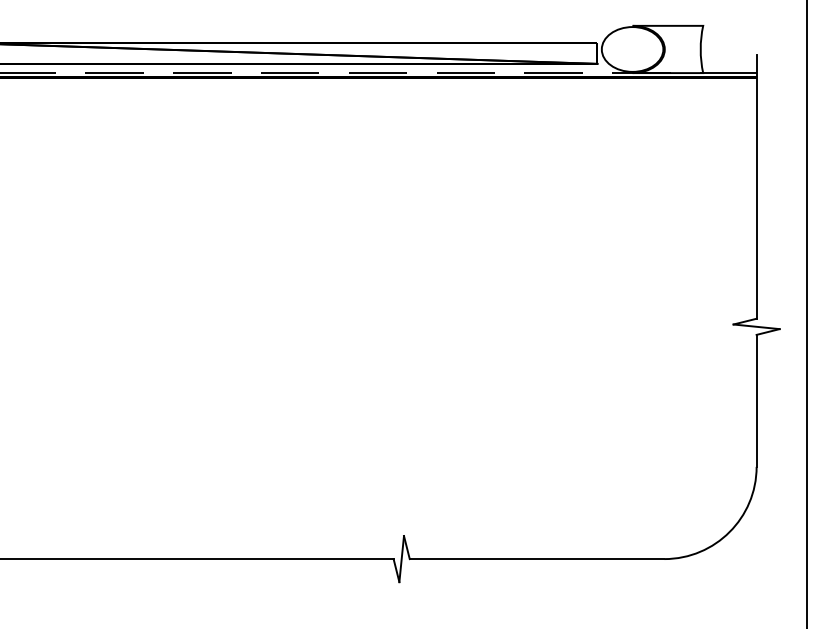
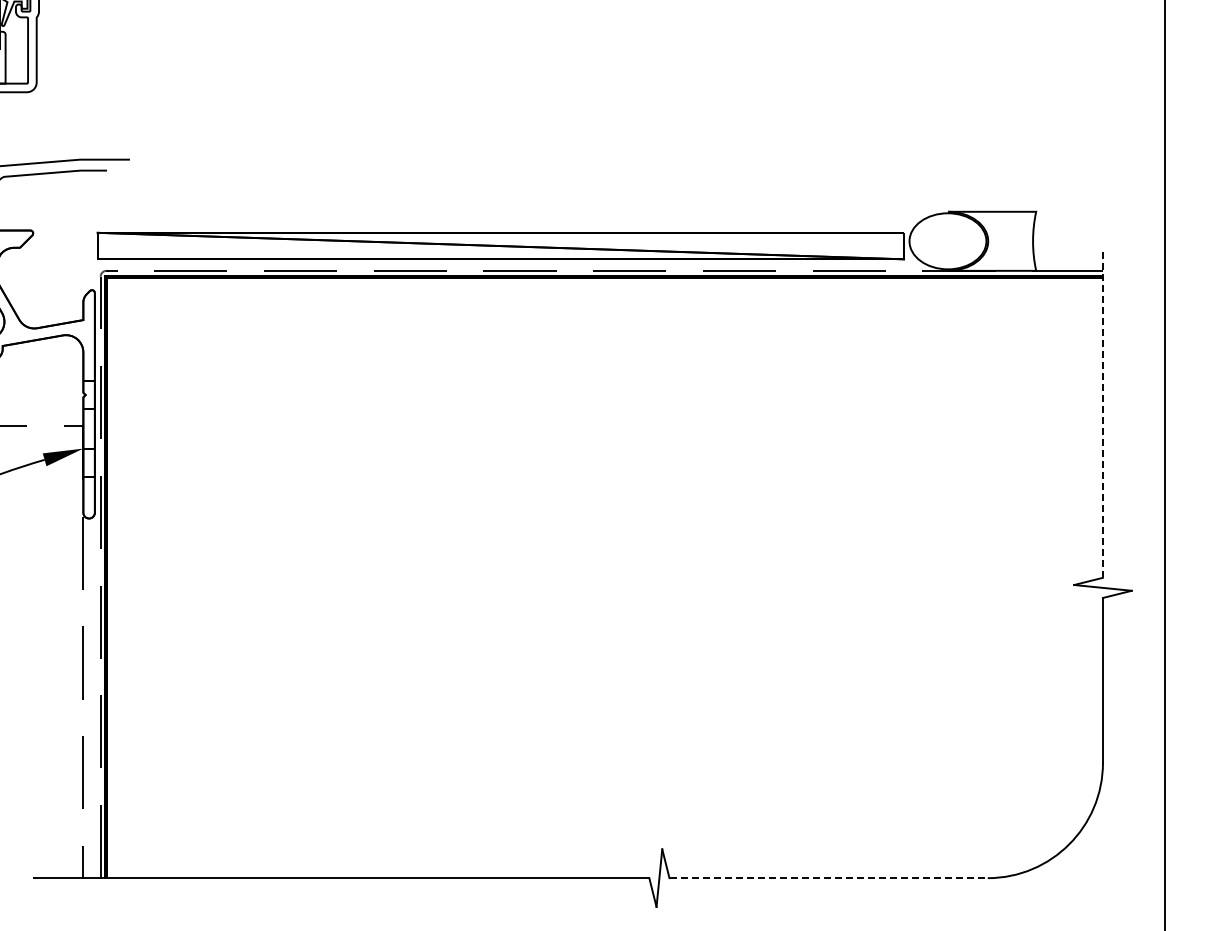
line: (756, 186) -> (1102, 412), solid -> dashed
line: (537, 559) -> (829, 878), solid -> dashed

